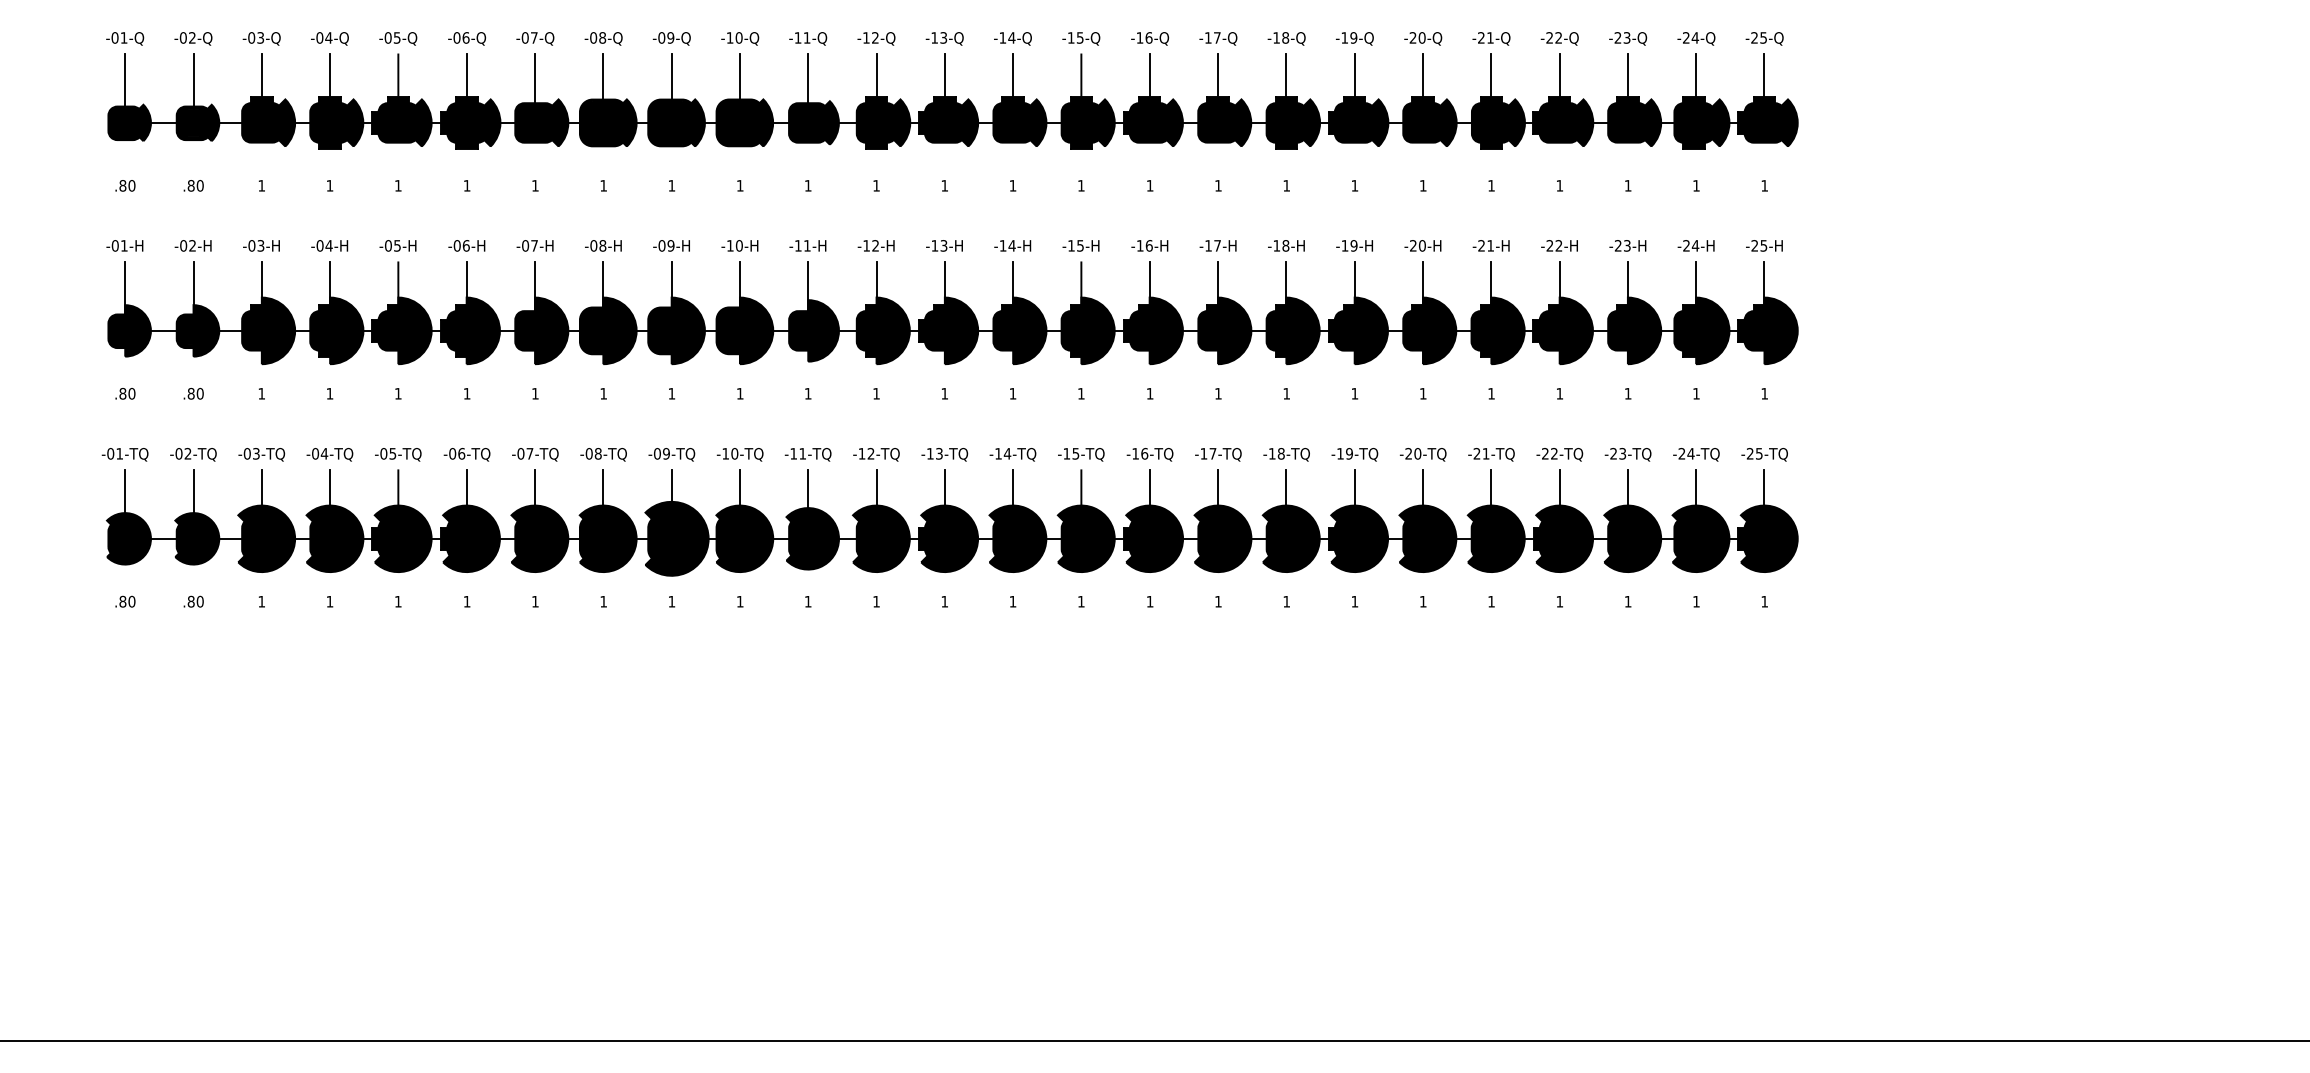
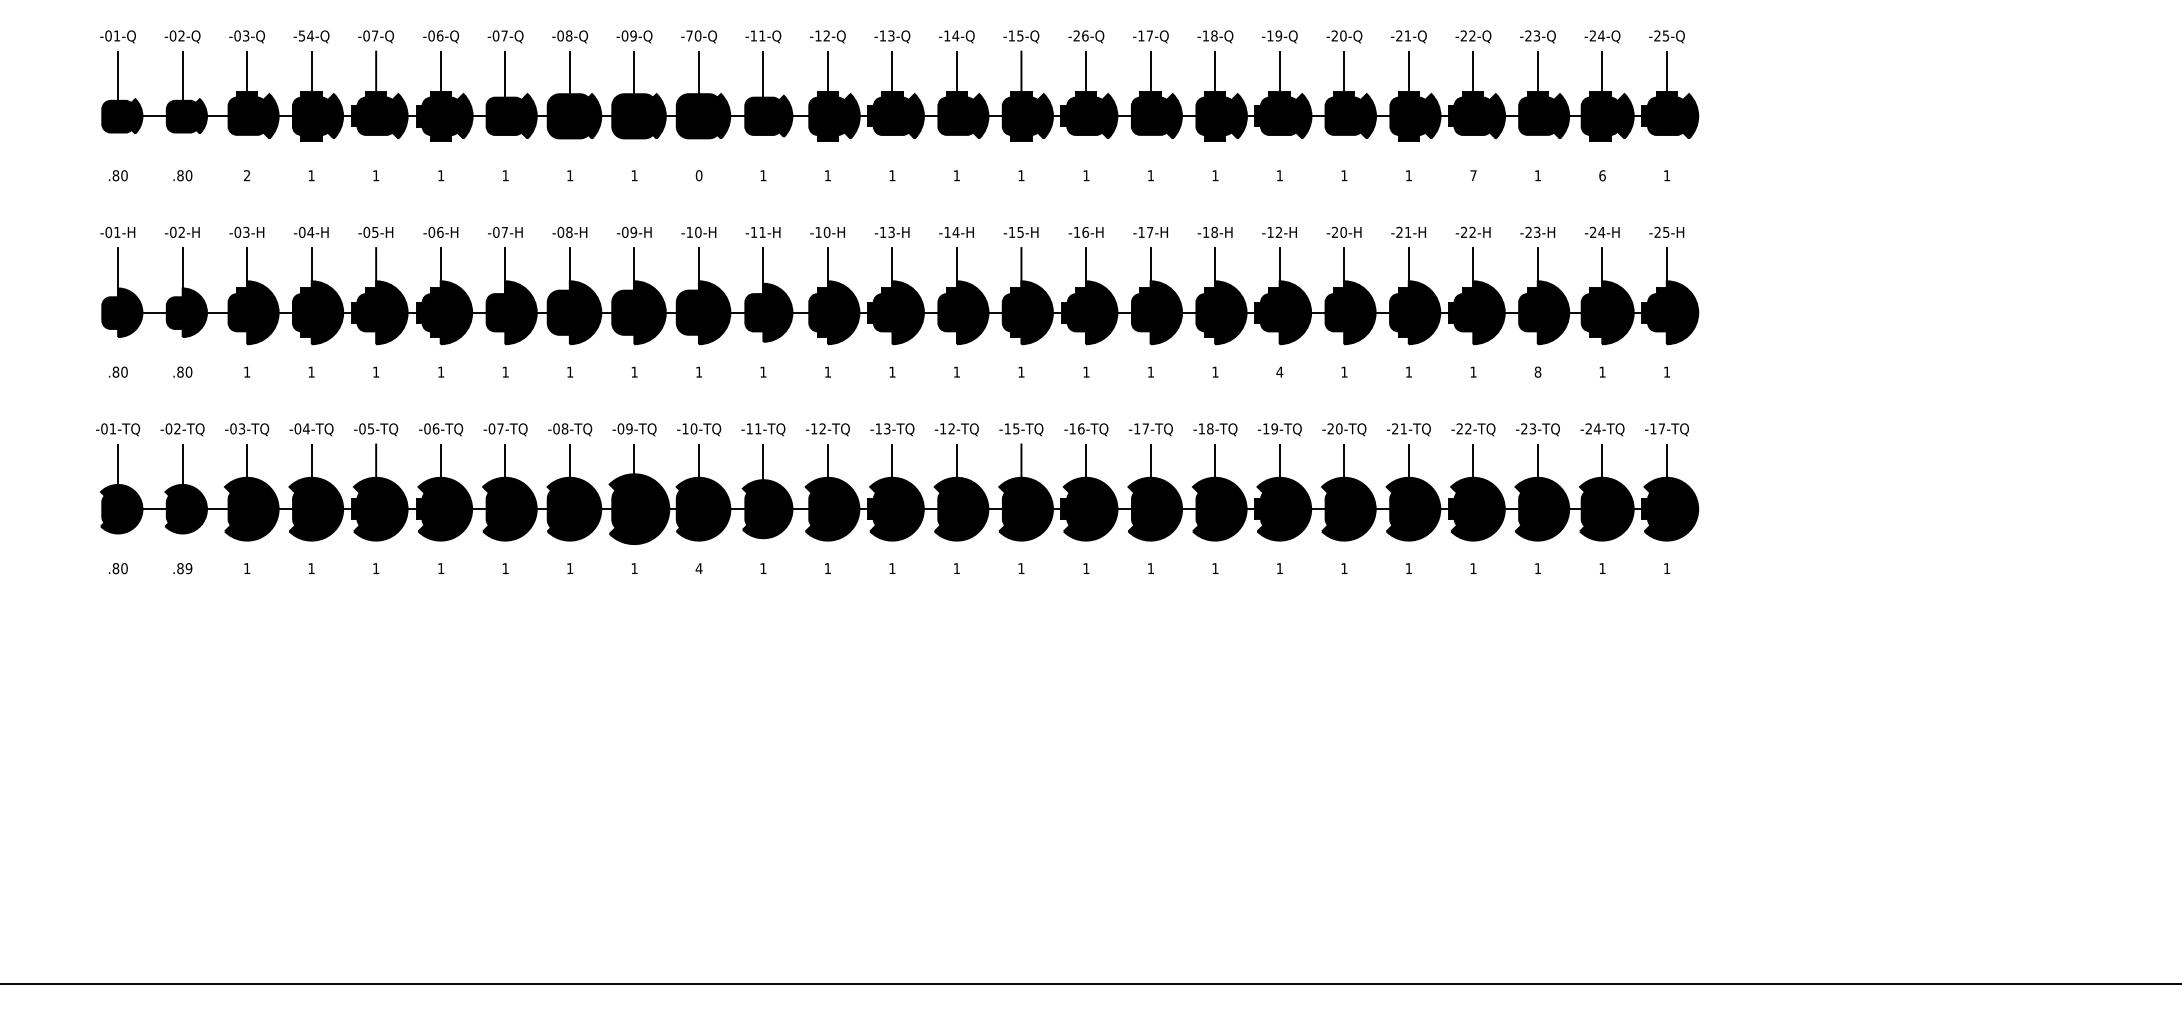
text: (319, 37) -> (301, 35), -04-Q -> -54-Q
text: (397, 37) -> (375, 35), -05-Q -> -07-Q
text: (730, 37) -> (689, 35), -10-Q -> -70-Q
text: (1139, 37) -> (1076, 35), -16-Q -> -26-Q
text: (262, 185) -> (247, 175), 1 -> 2
text: (739, 185) -> (698, 175), 1 -> 0
text: (1559, 185) -> (1473, 175), 1 -> 7
text: (1696, 185) -> (1602, 175), 1 -> 6
text: (875, 245) -> (826, 232), -12-H -> -10-H
text: (1353, 245) -> (1278, 232), -19-H -> -12-H
text: (1354, 393) -> (1279, 371), 1 -> 4
text: (1627, 393) -> (1537, 371), 1 -> 8
text: (1007, 453) -> (951, 428), -14-TQ -> -12-TQ
text: (1754, 453) -> (1657, 428), -25-TQ -> -17-TQ
text: (199, 601) -> (188, 568), .80 -> .89
text: (739, 601) -> (698, 568), 1 -> 4

